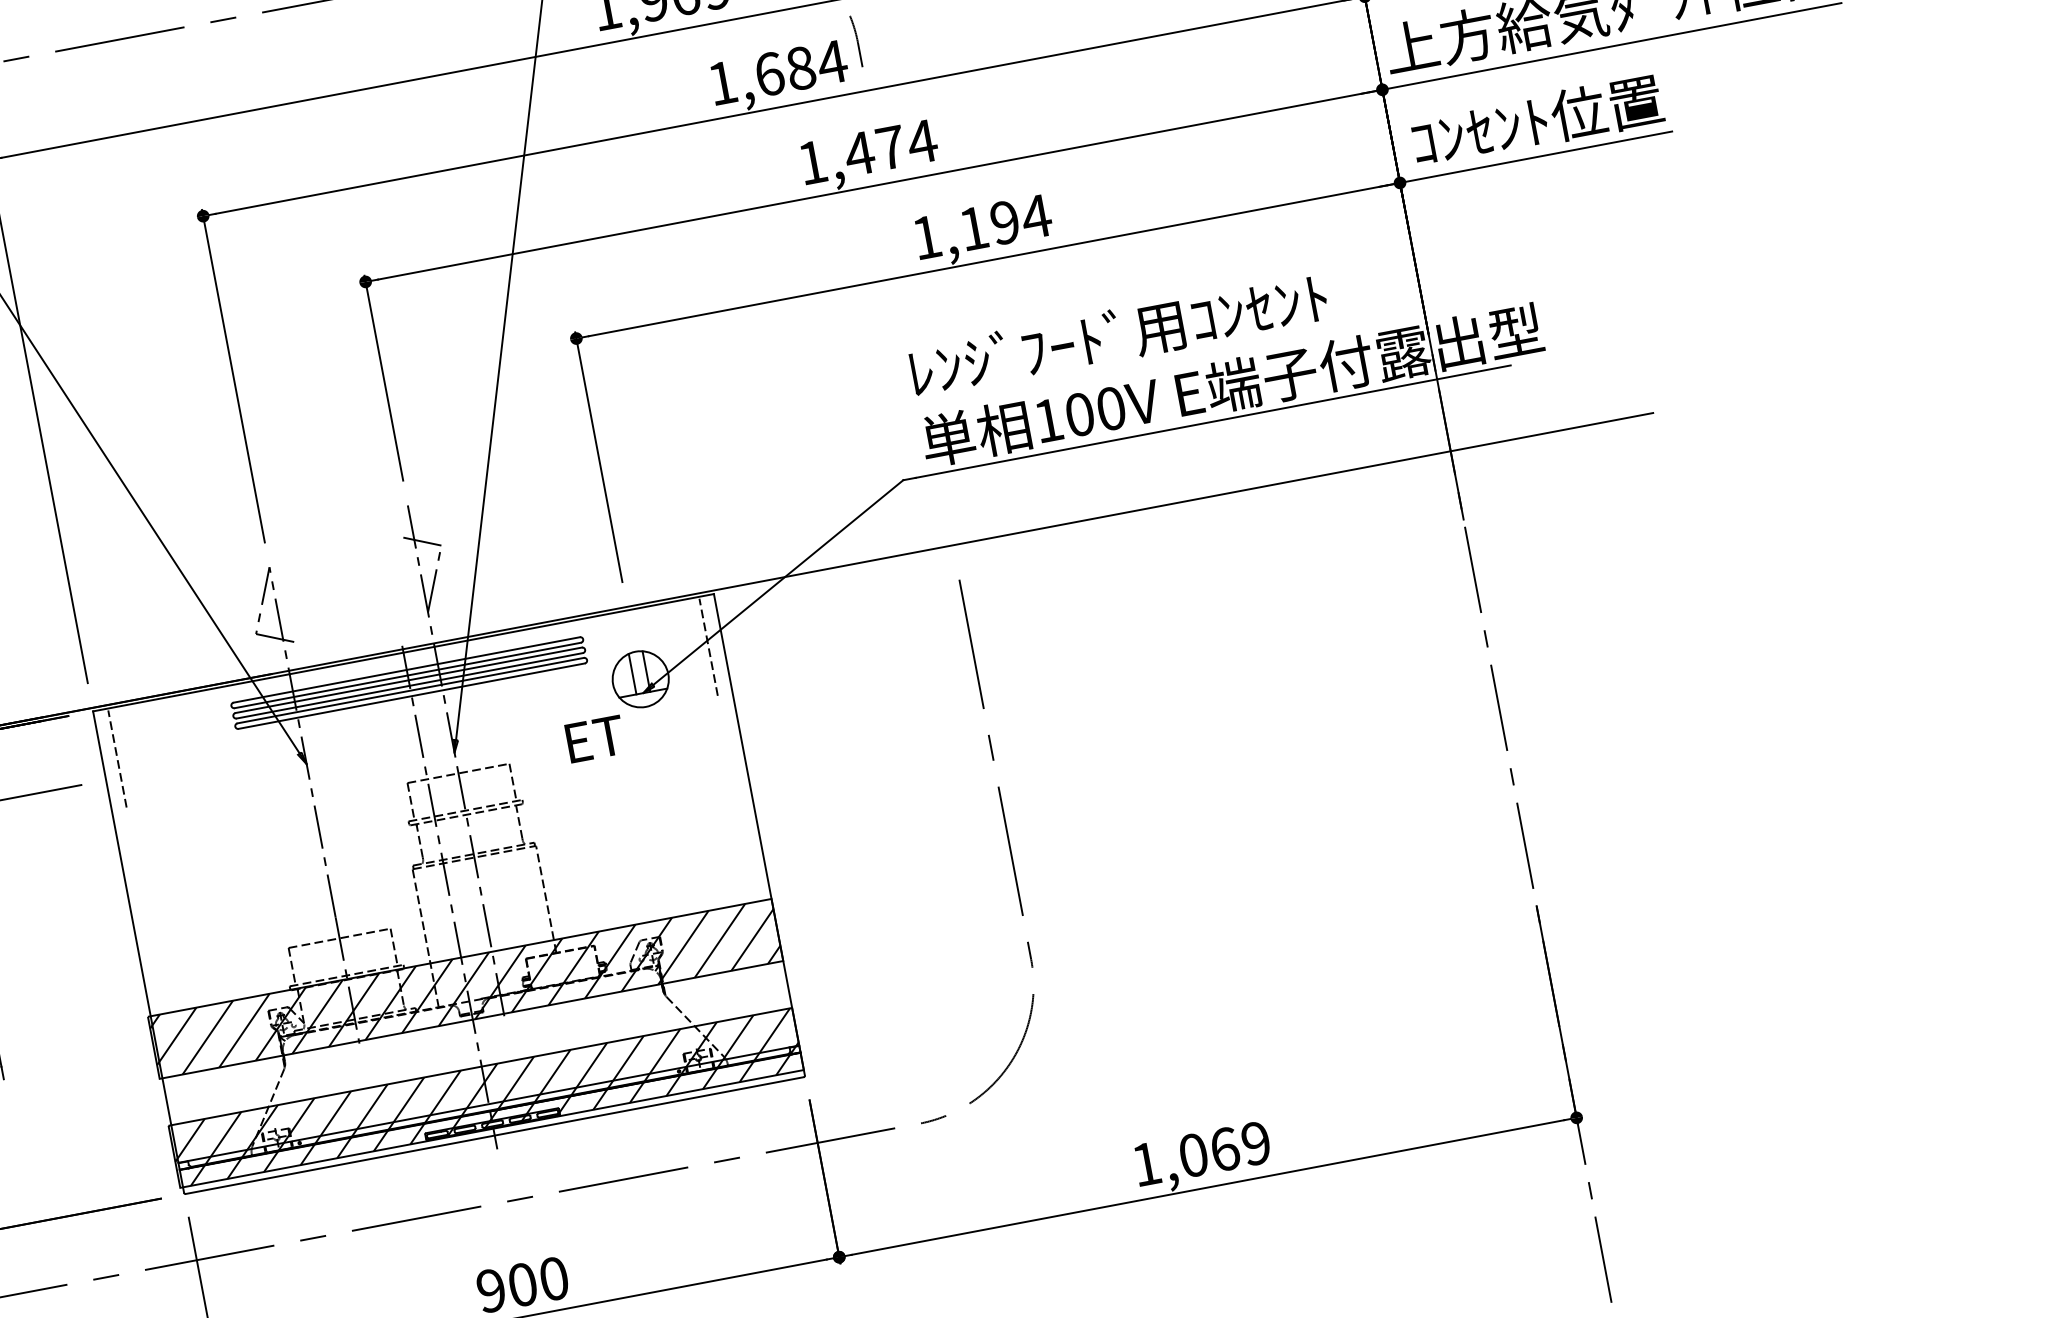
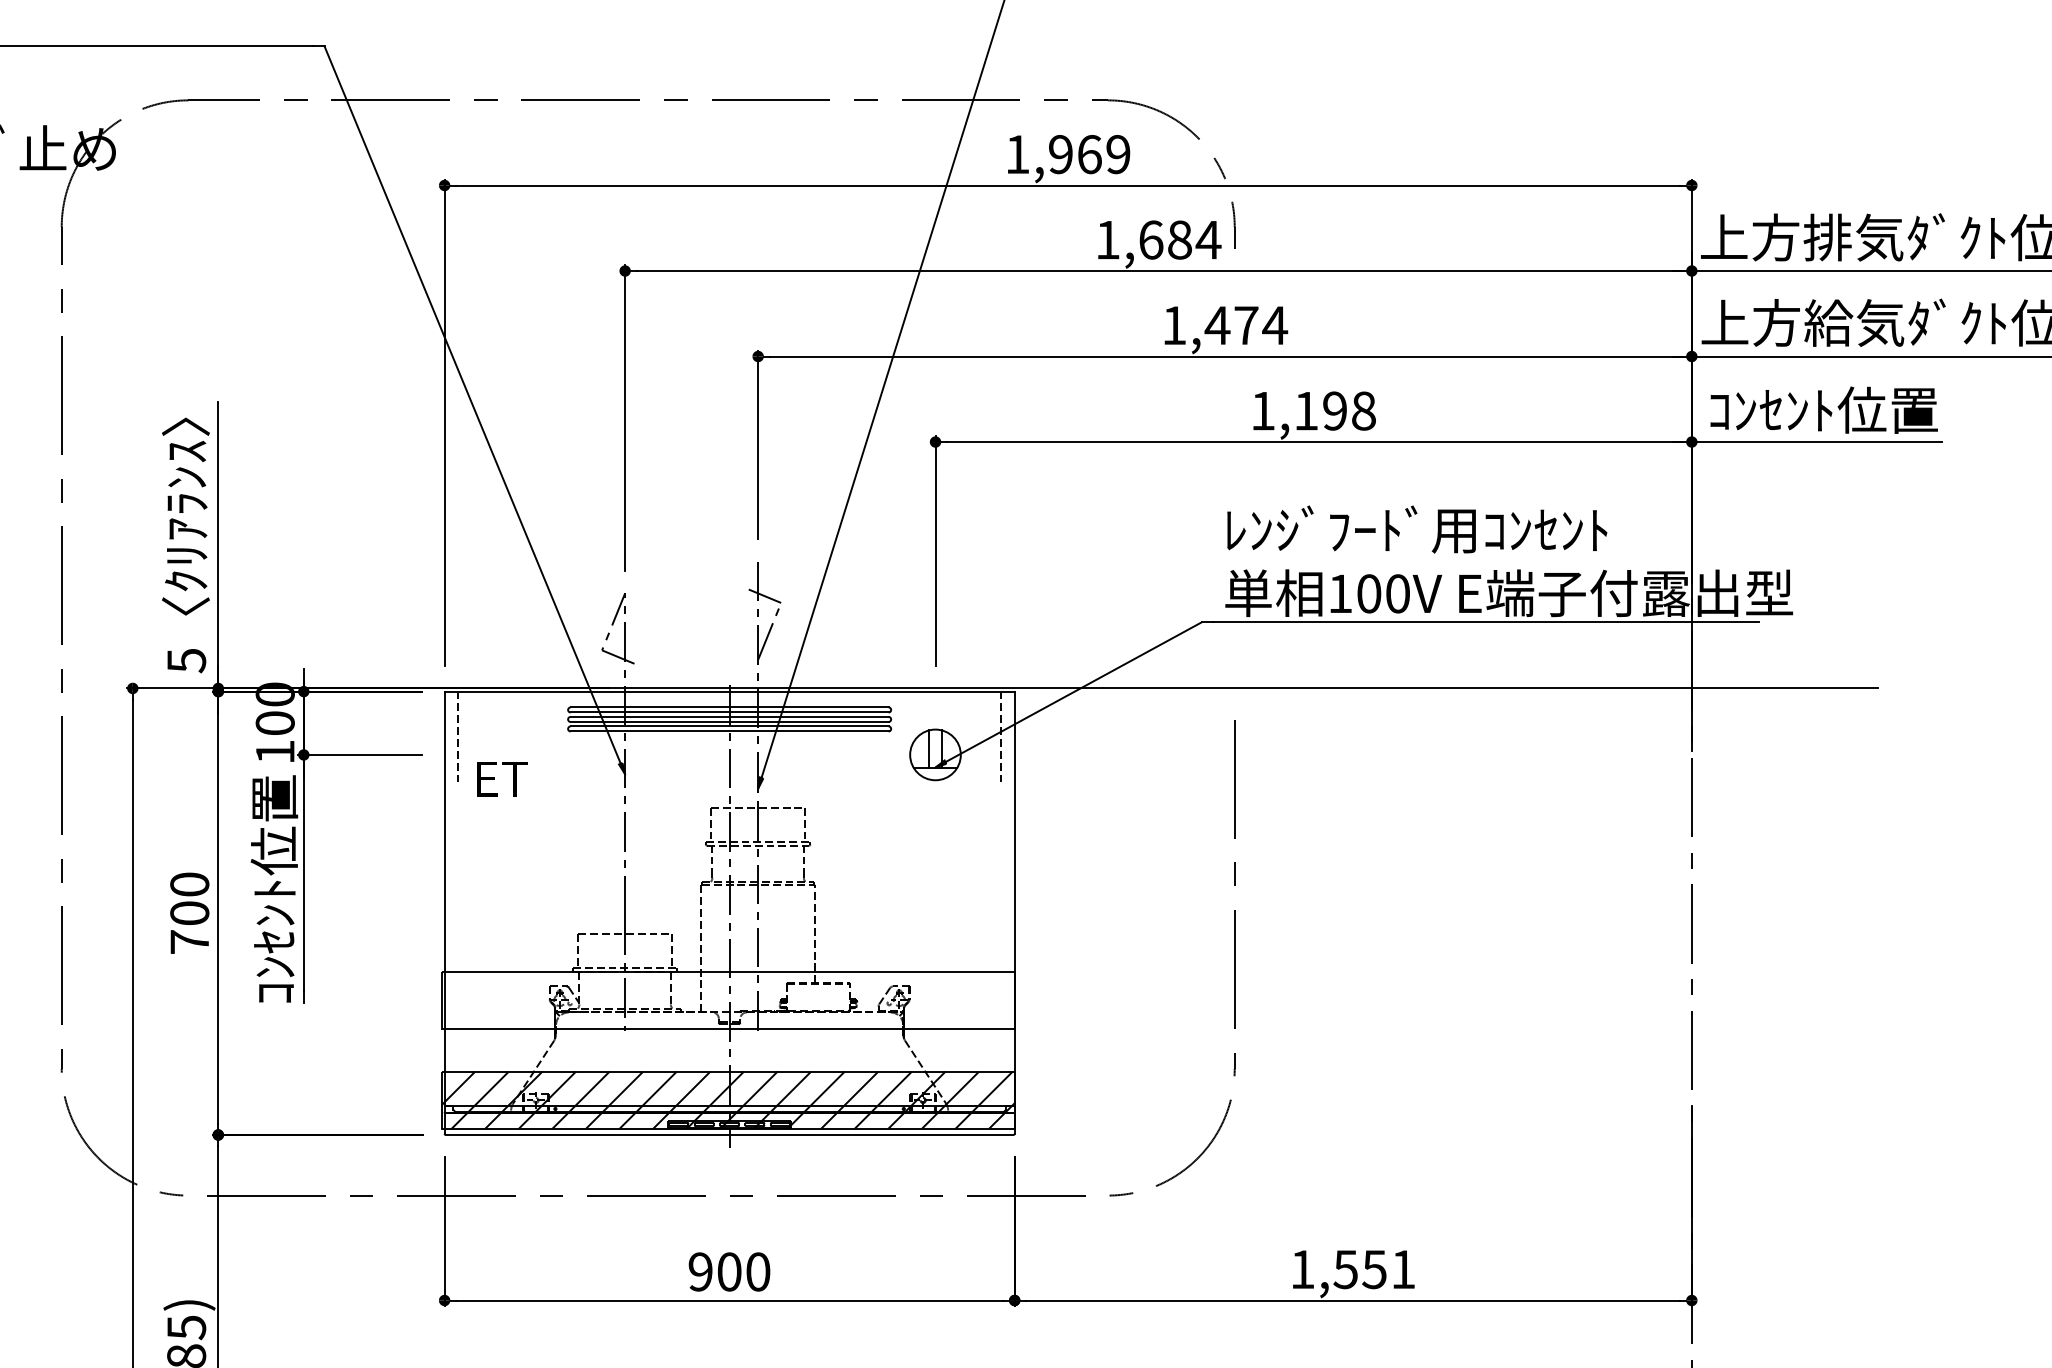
text: (1035, 216) -> (1363, 410), 1,194 -> 1,198
text: (595, 739) -> (502, 779), moved
hatch: (465, 988) -> (728, 999), removed
text: (1224, 1149) -> (1374, 1269), 1,069 -> 1,551

